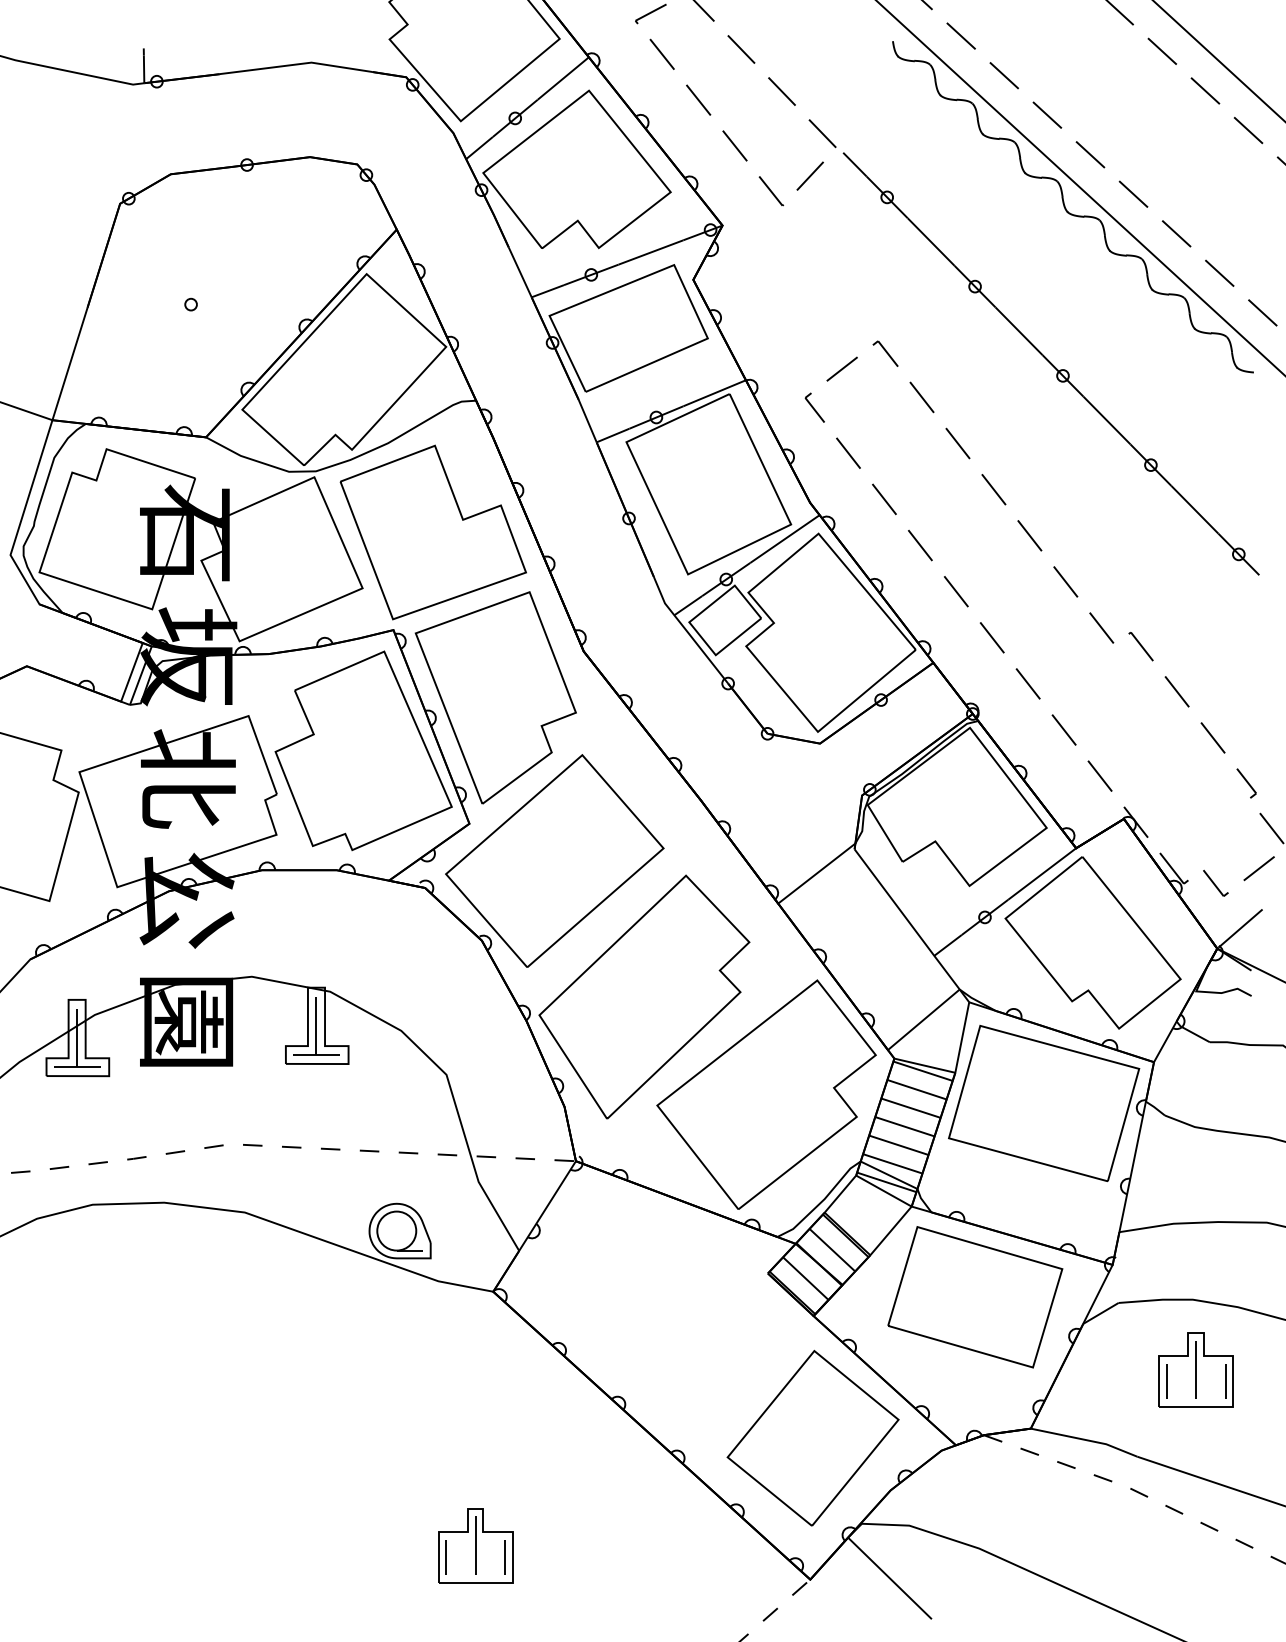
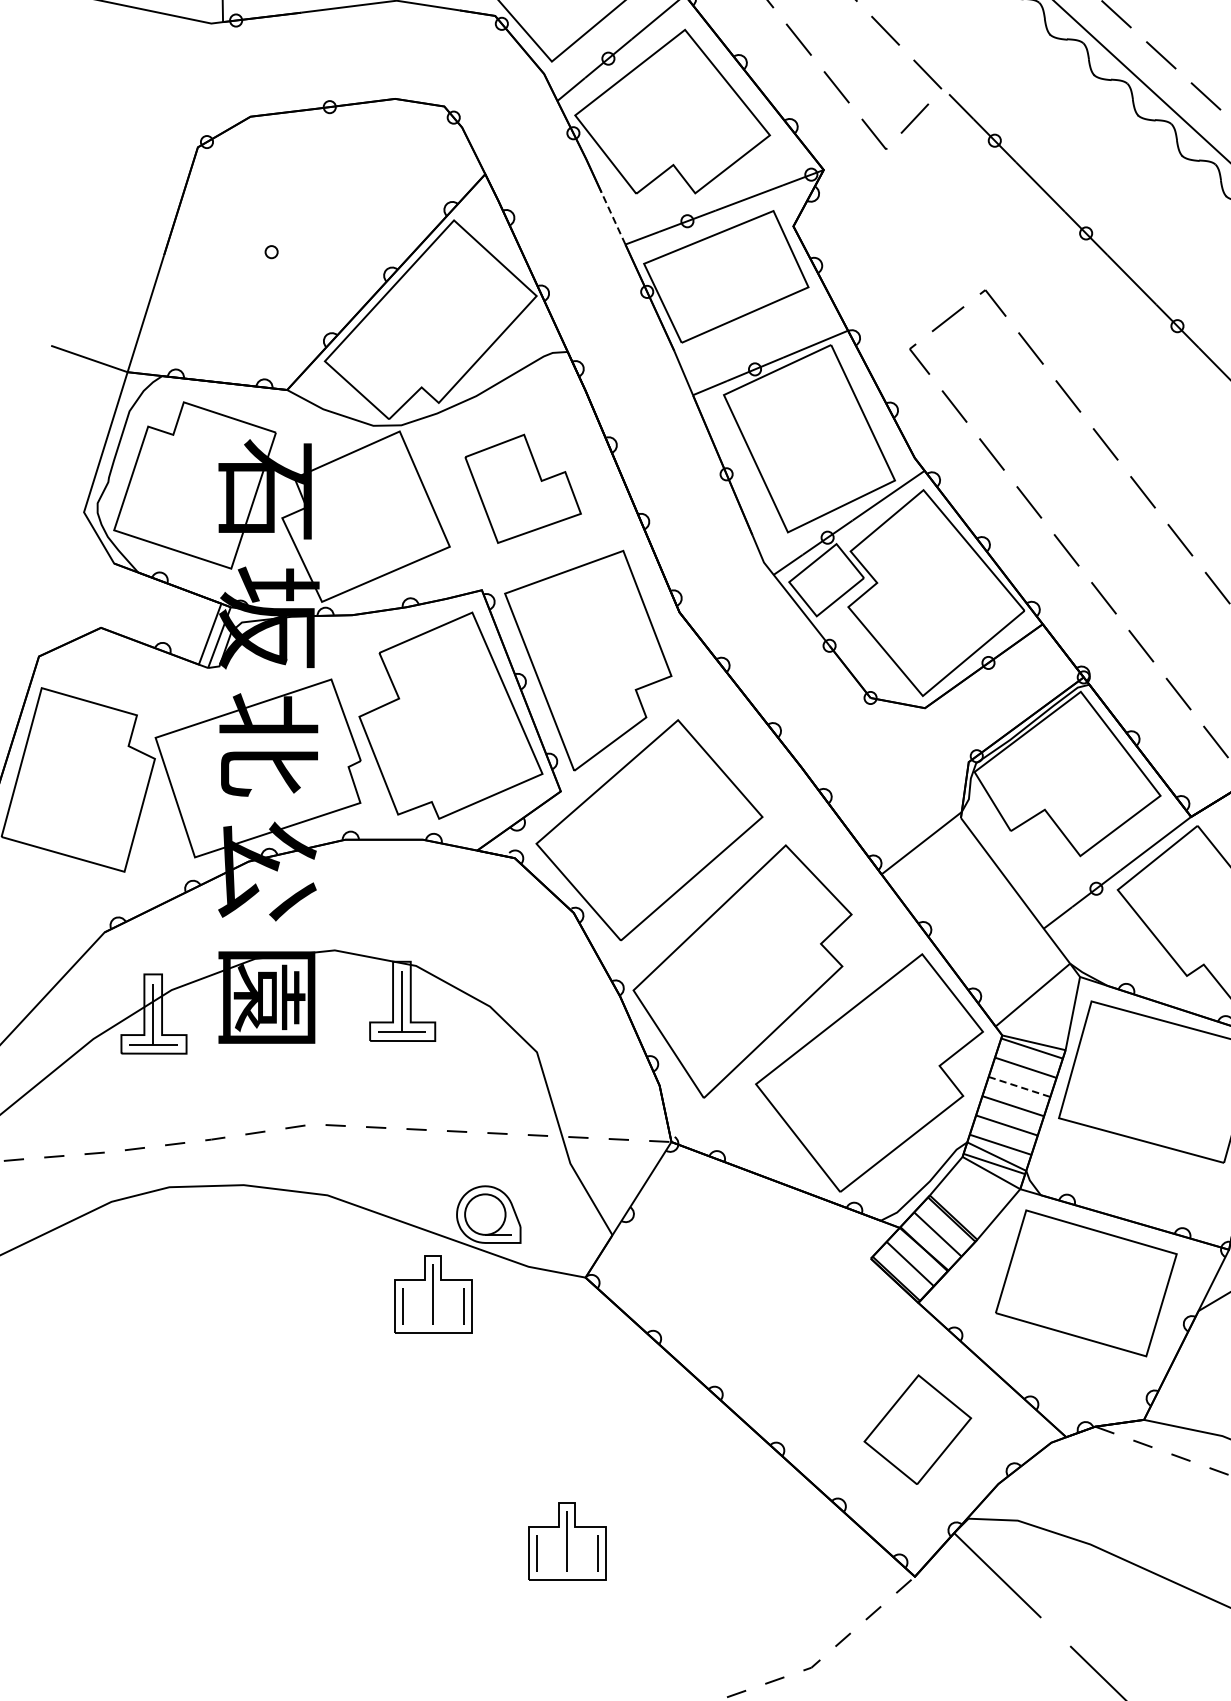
line: (520, 271) -> (613, 217), solid -> dashed
part: (432, 532) -> (522, 488), size x0.6
line: (911, 1108) -> (1020, 1087), solid -> dashed
part: (346, 1307) -> (433, 1294), added
part: (812, 1437) -> (917, 1429), size x0.6

